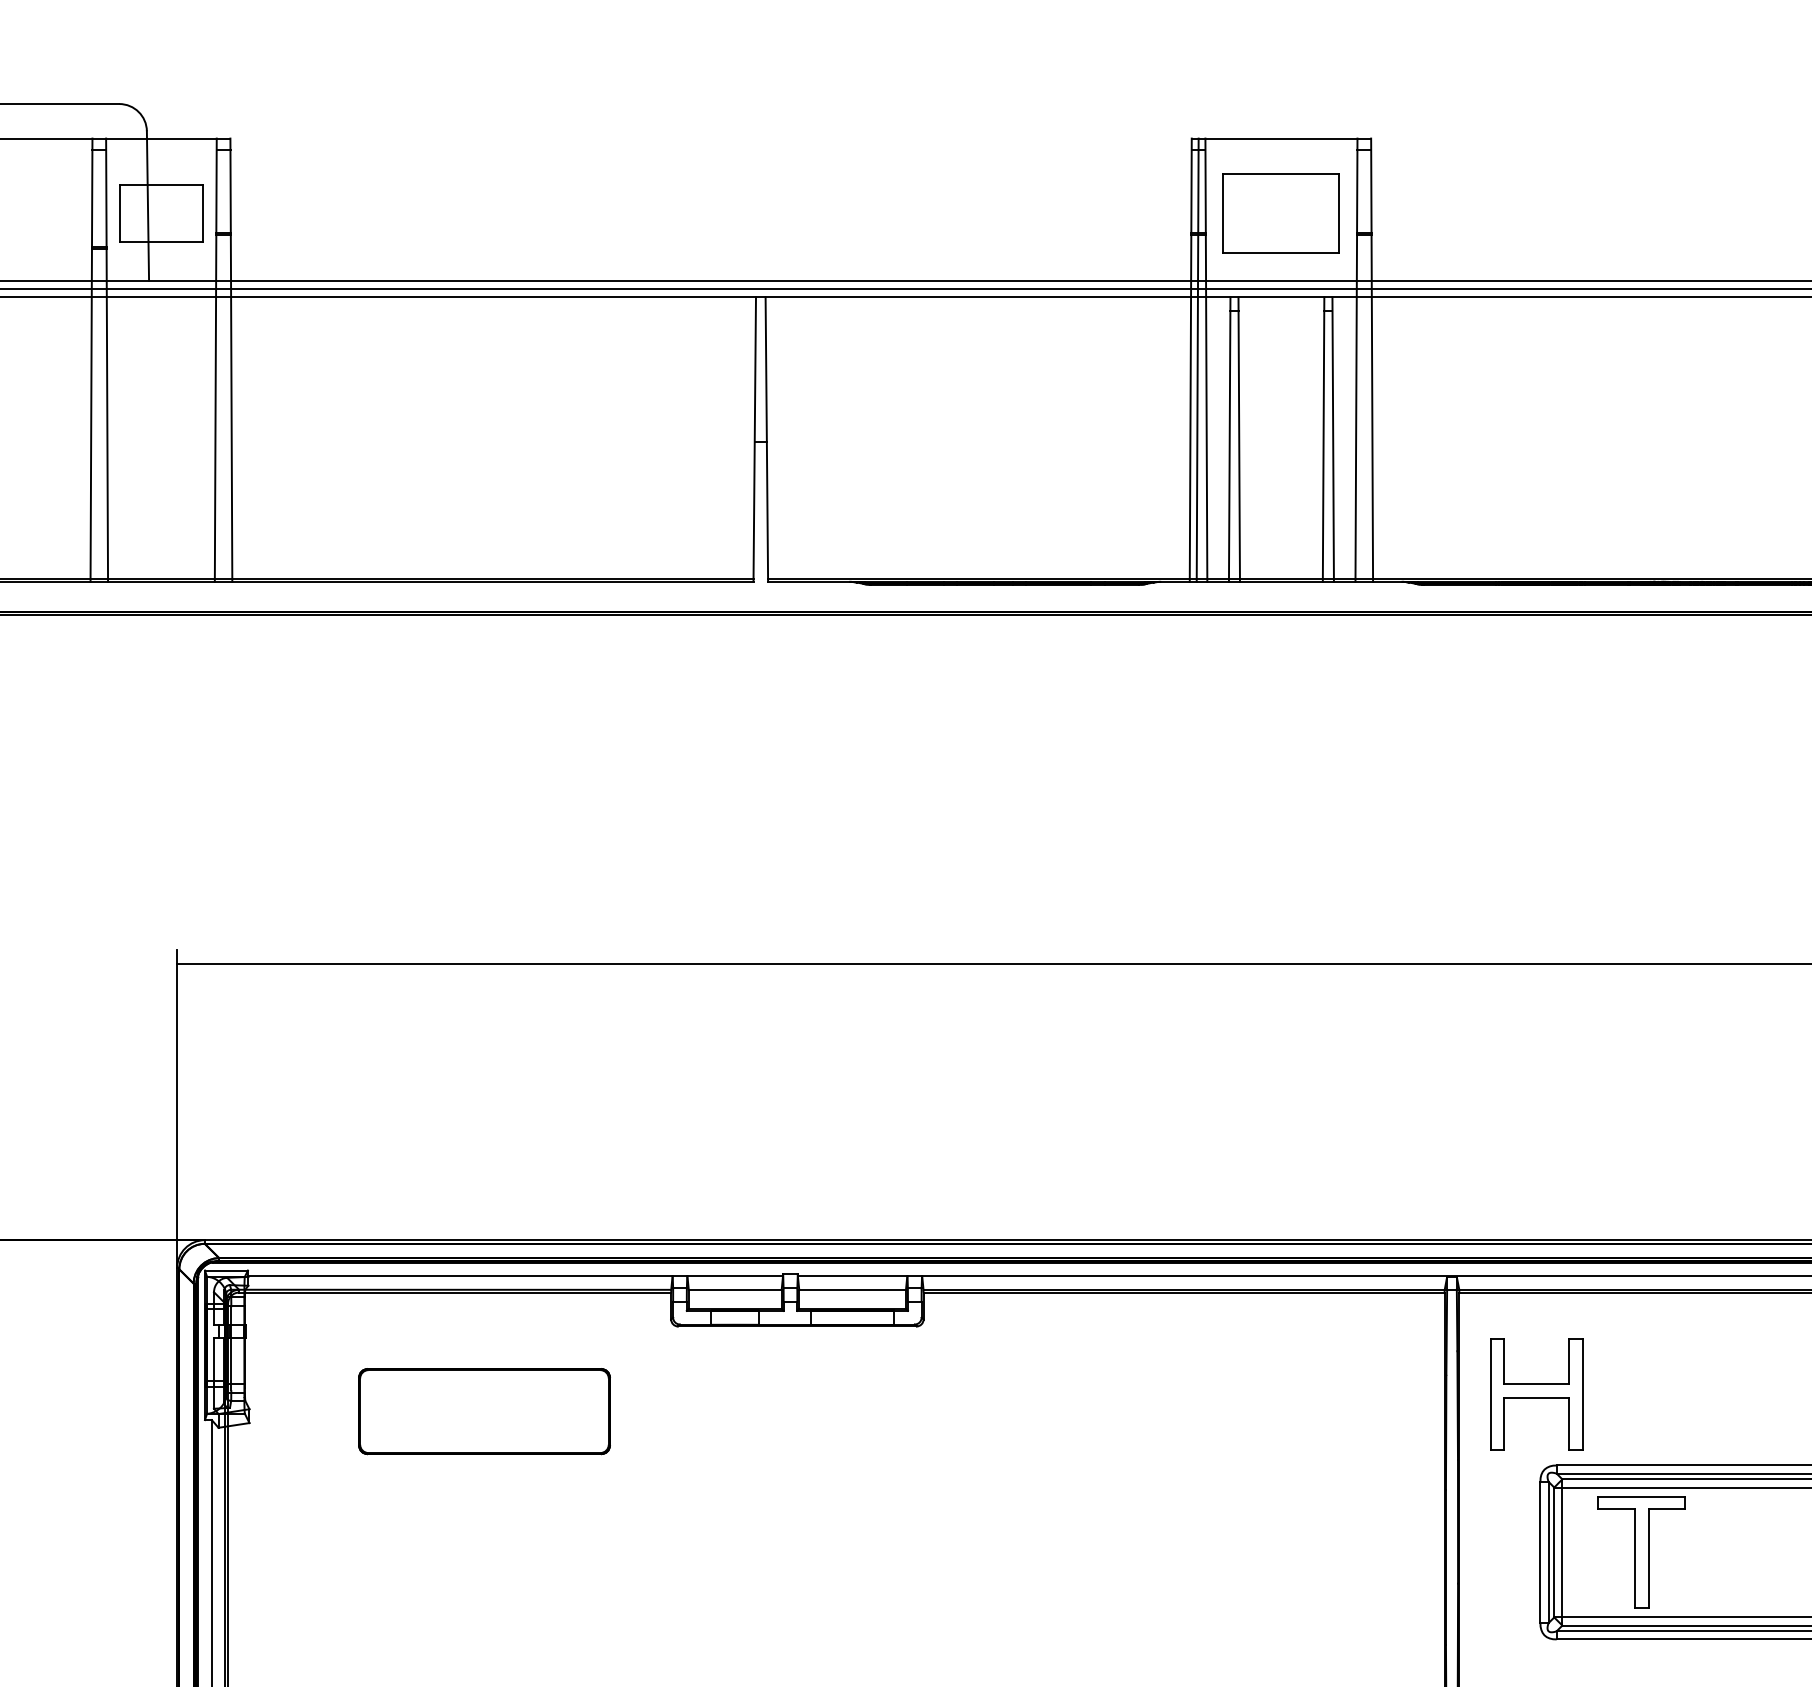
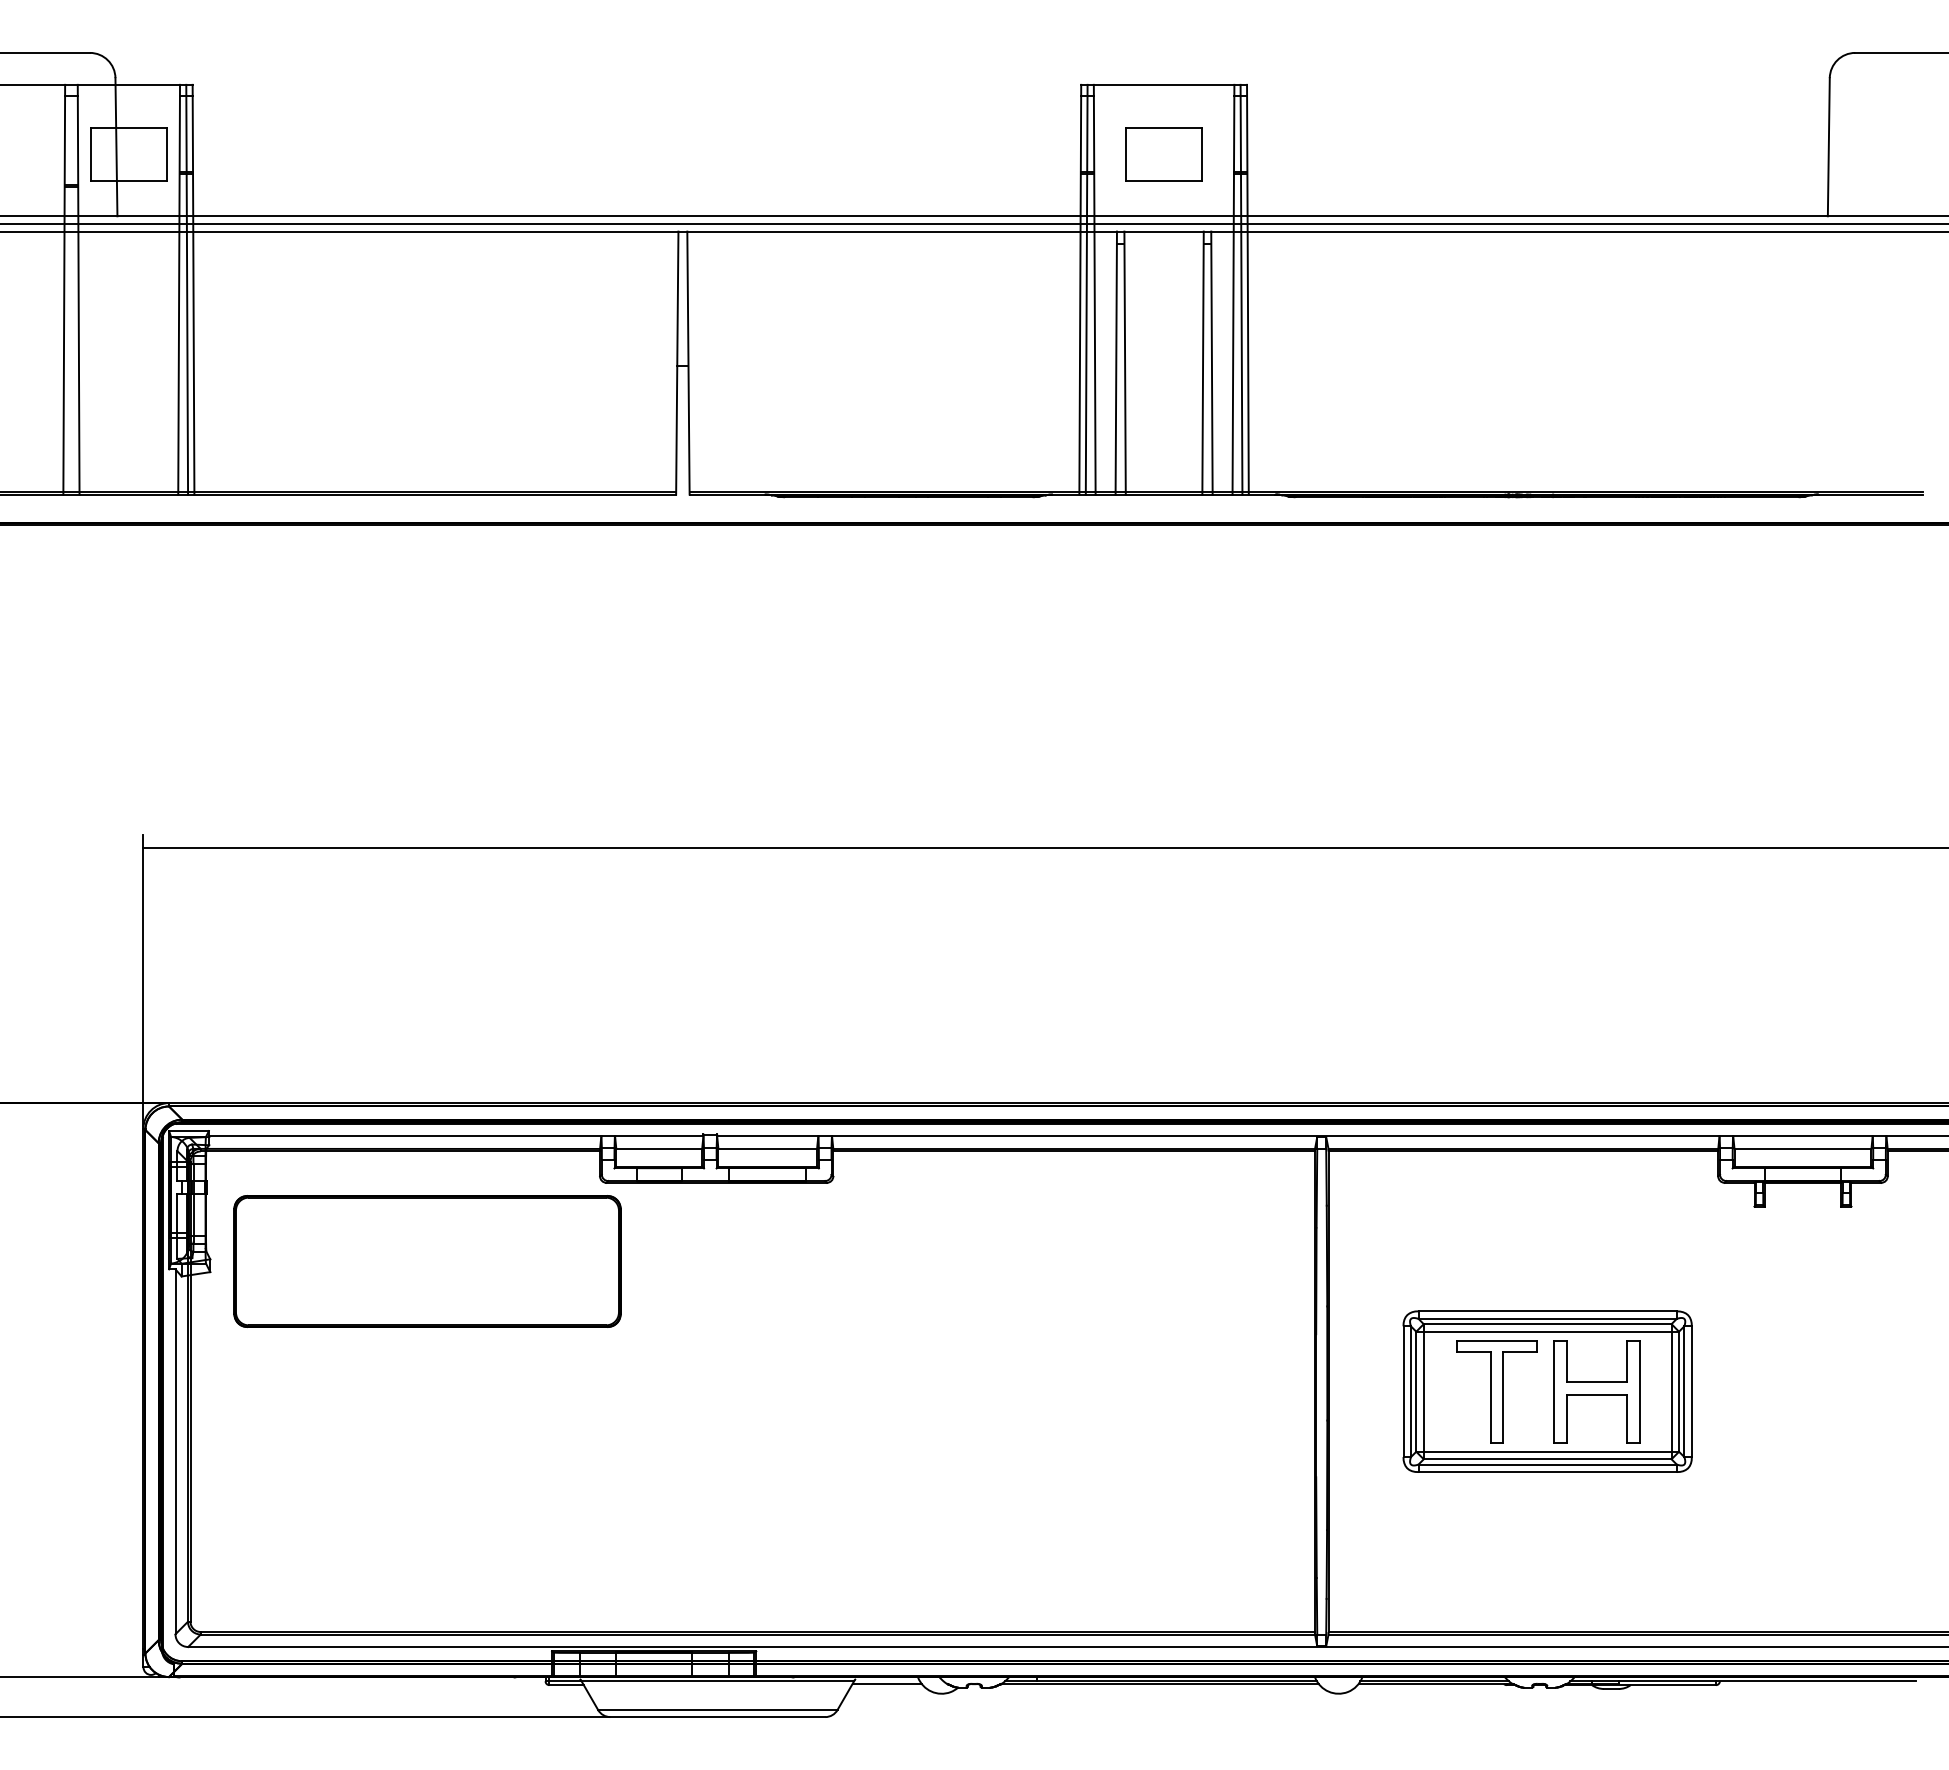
part: (1280, 213) -> (1163, 154), size x0.71
line: (224, 359) -> (187, 289), added
line: (1365, 359) -> (1241, 289), added
part: (1536, 1394) -> (1596, 1391), moved
part: (484, 1411) -> (427, 1261), size x1.67

